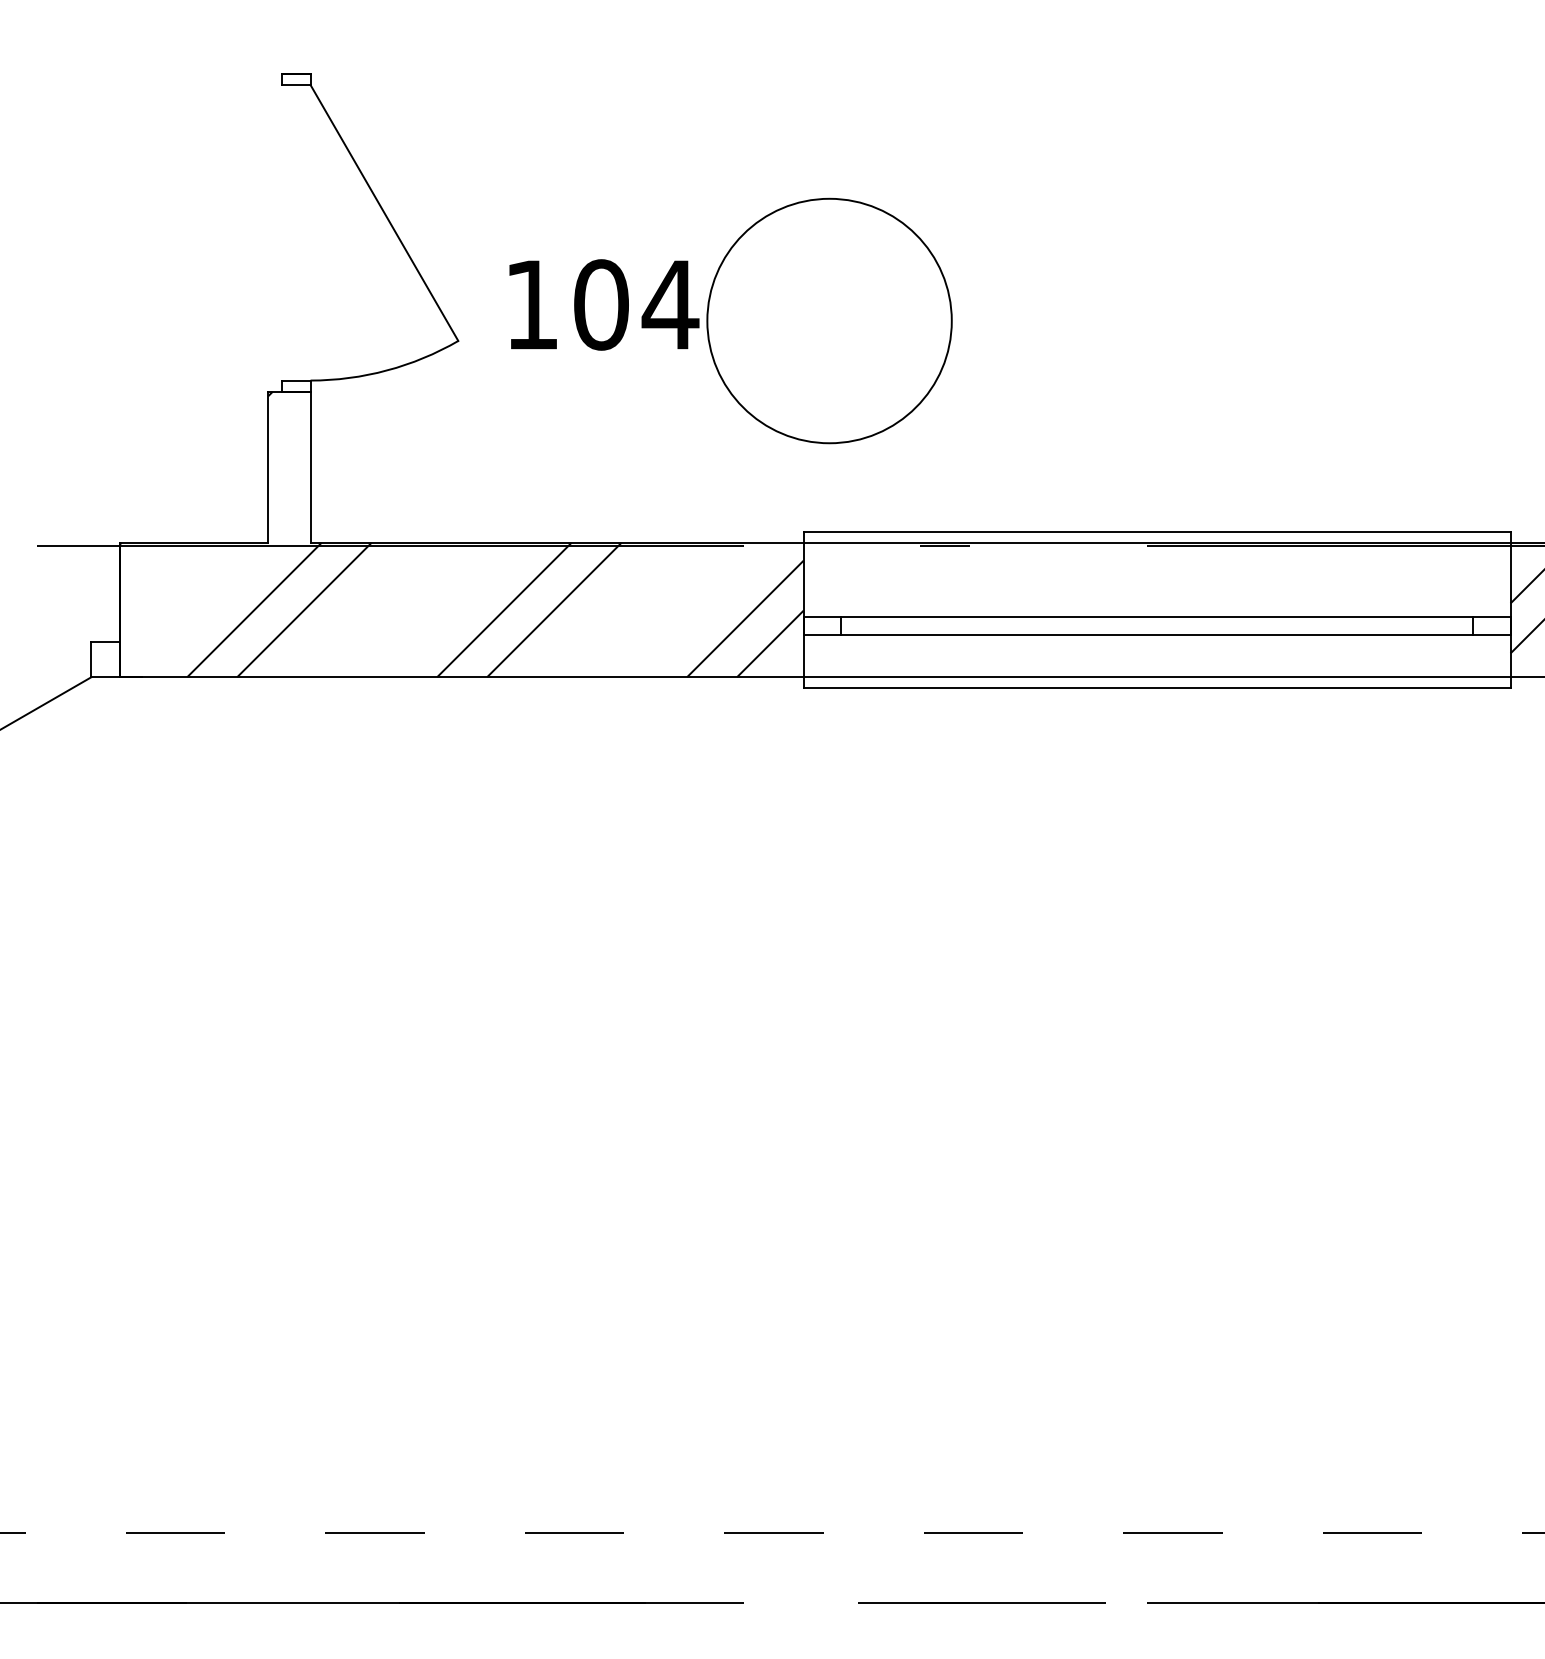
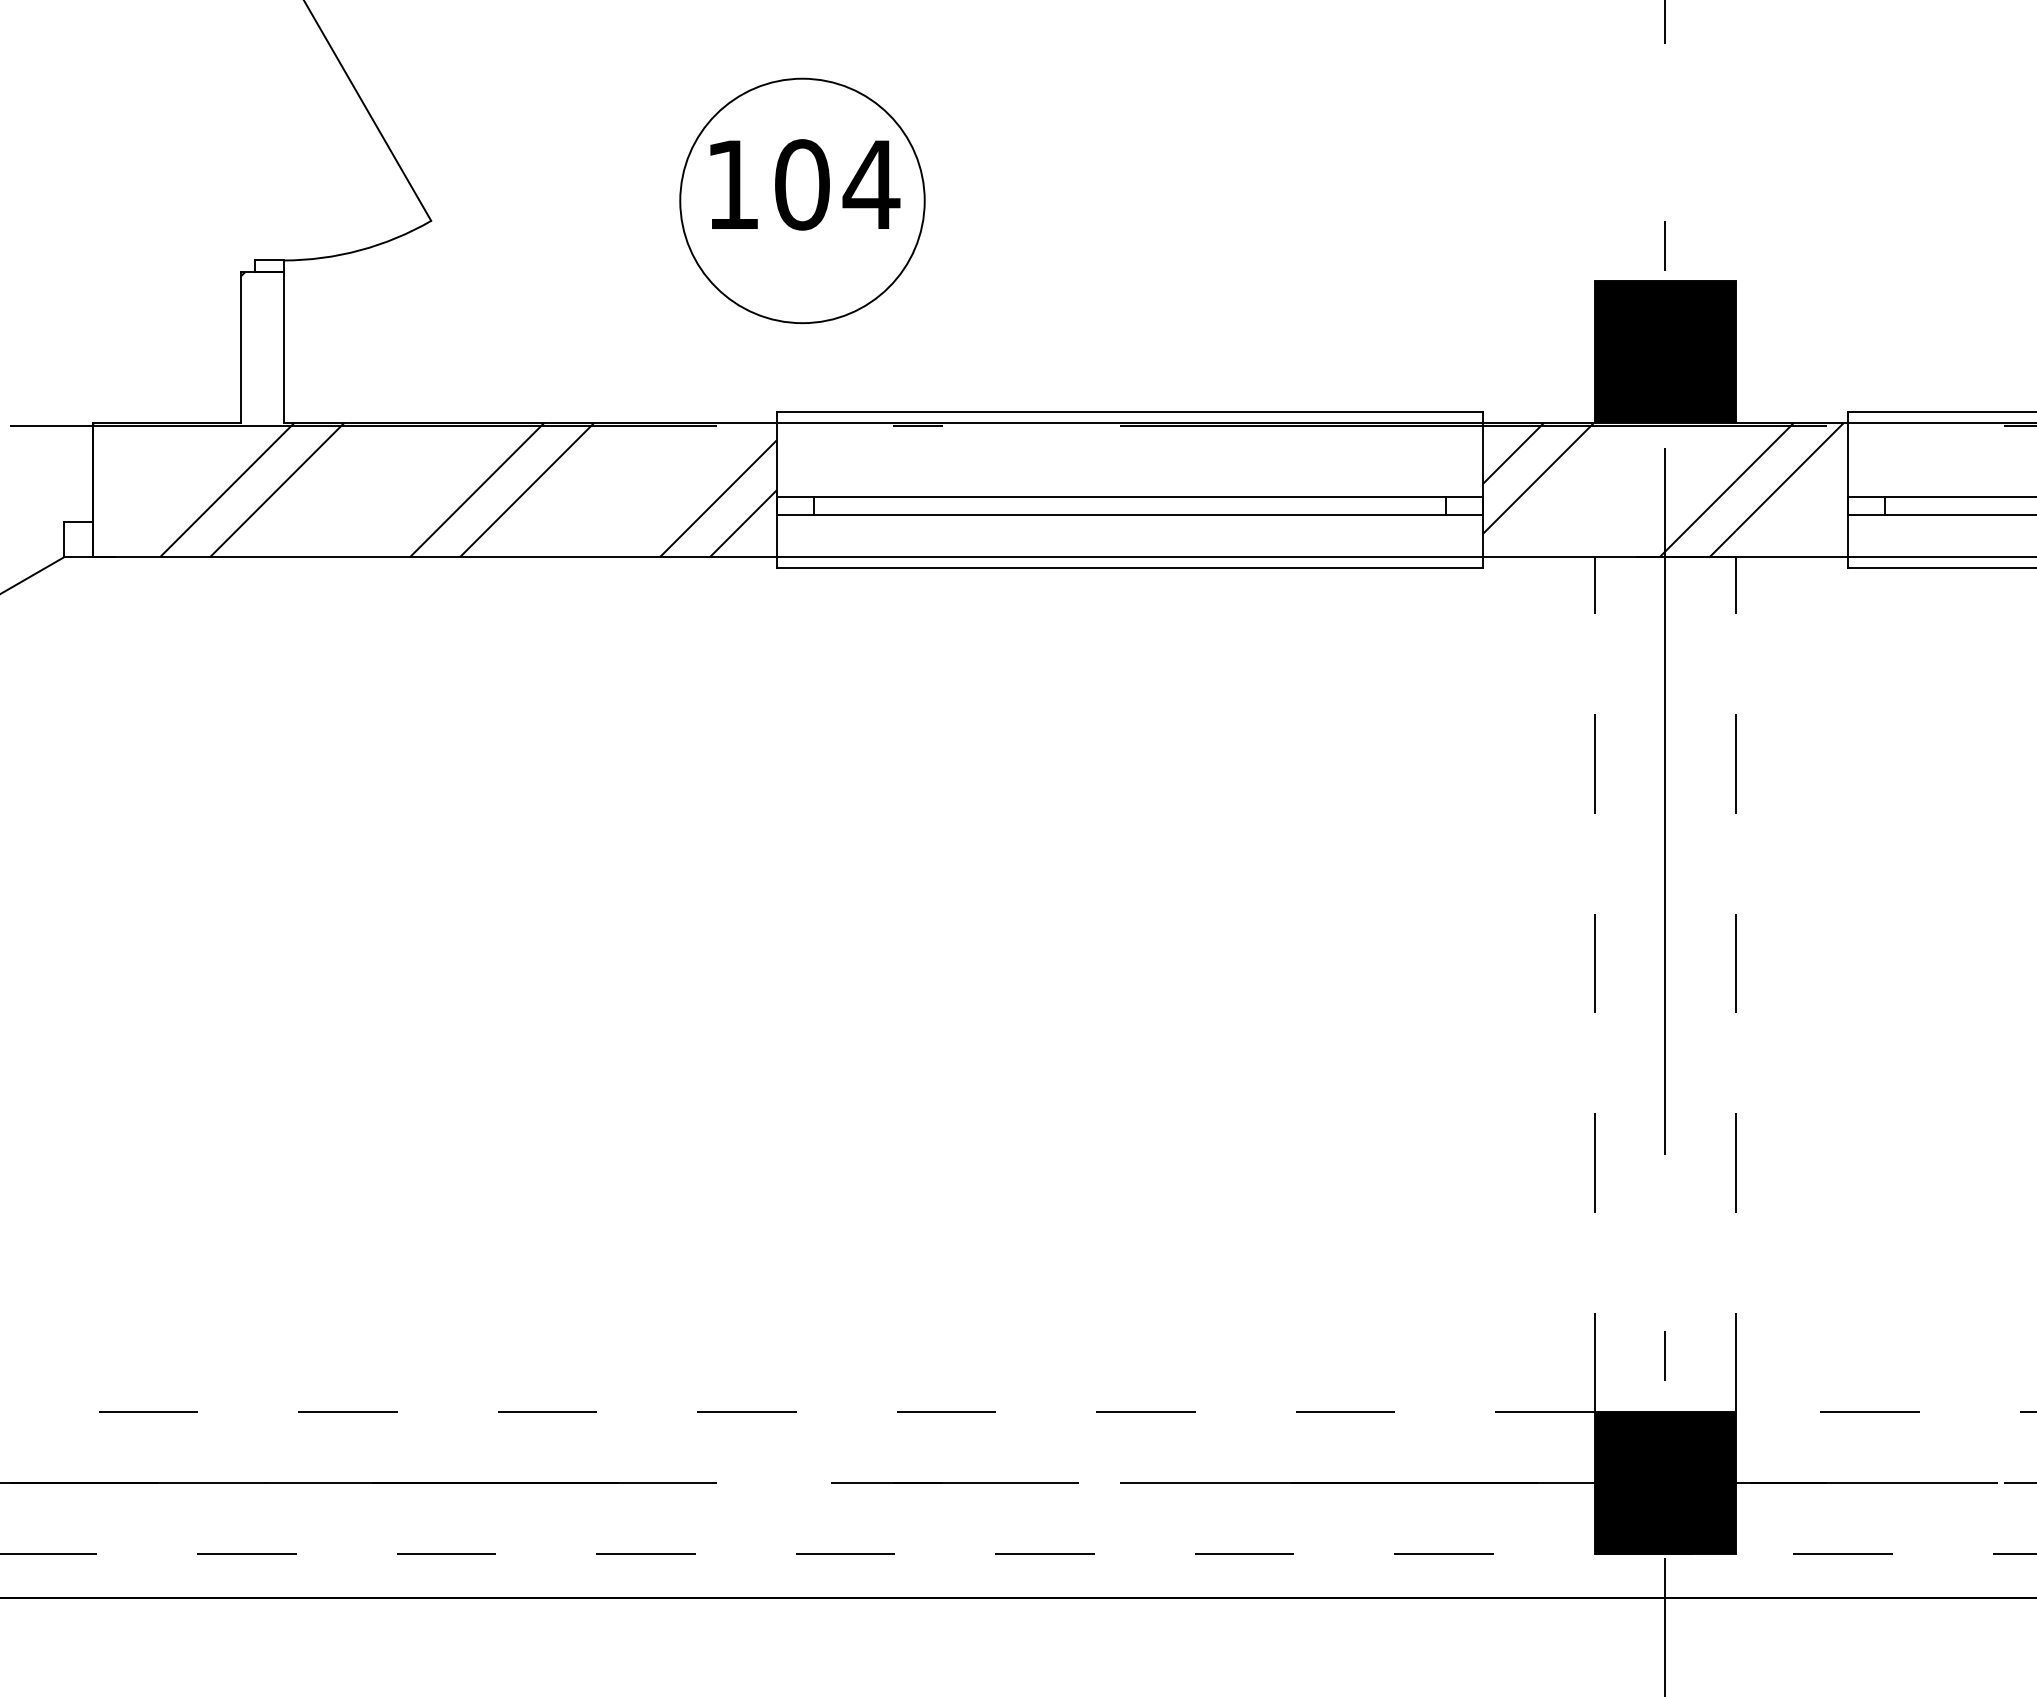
text: (604, 304) -> (805, 184), moved

